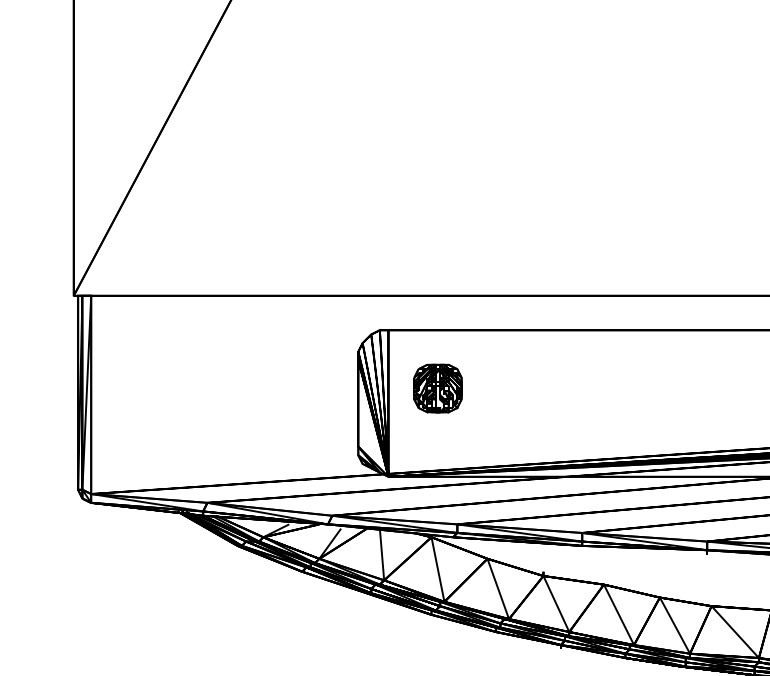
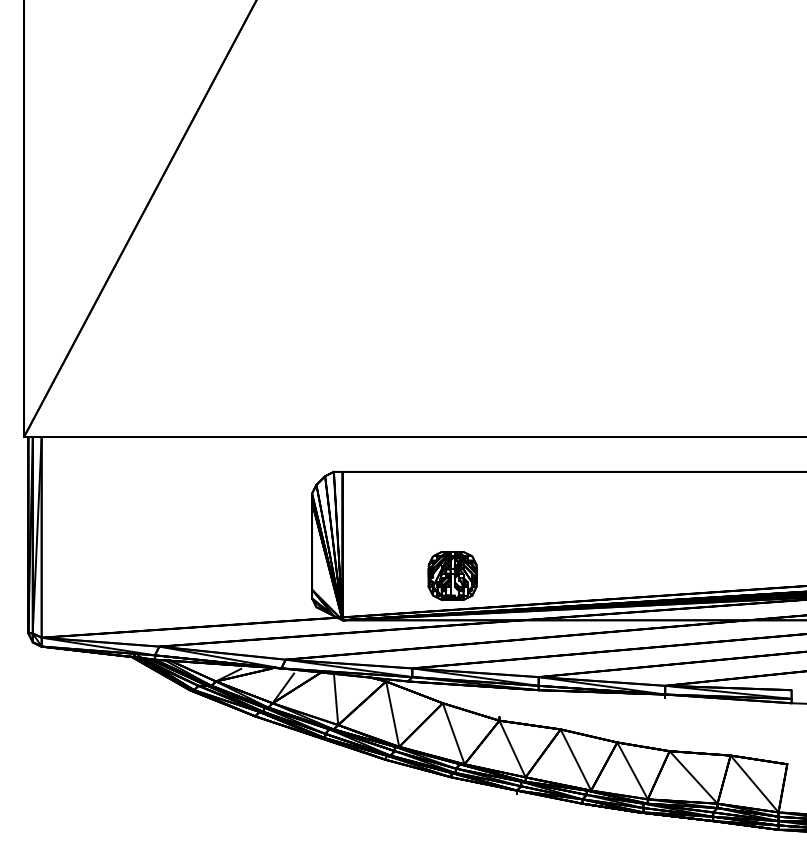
part: (437, 389) -> (452, 576), moved

